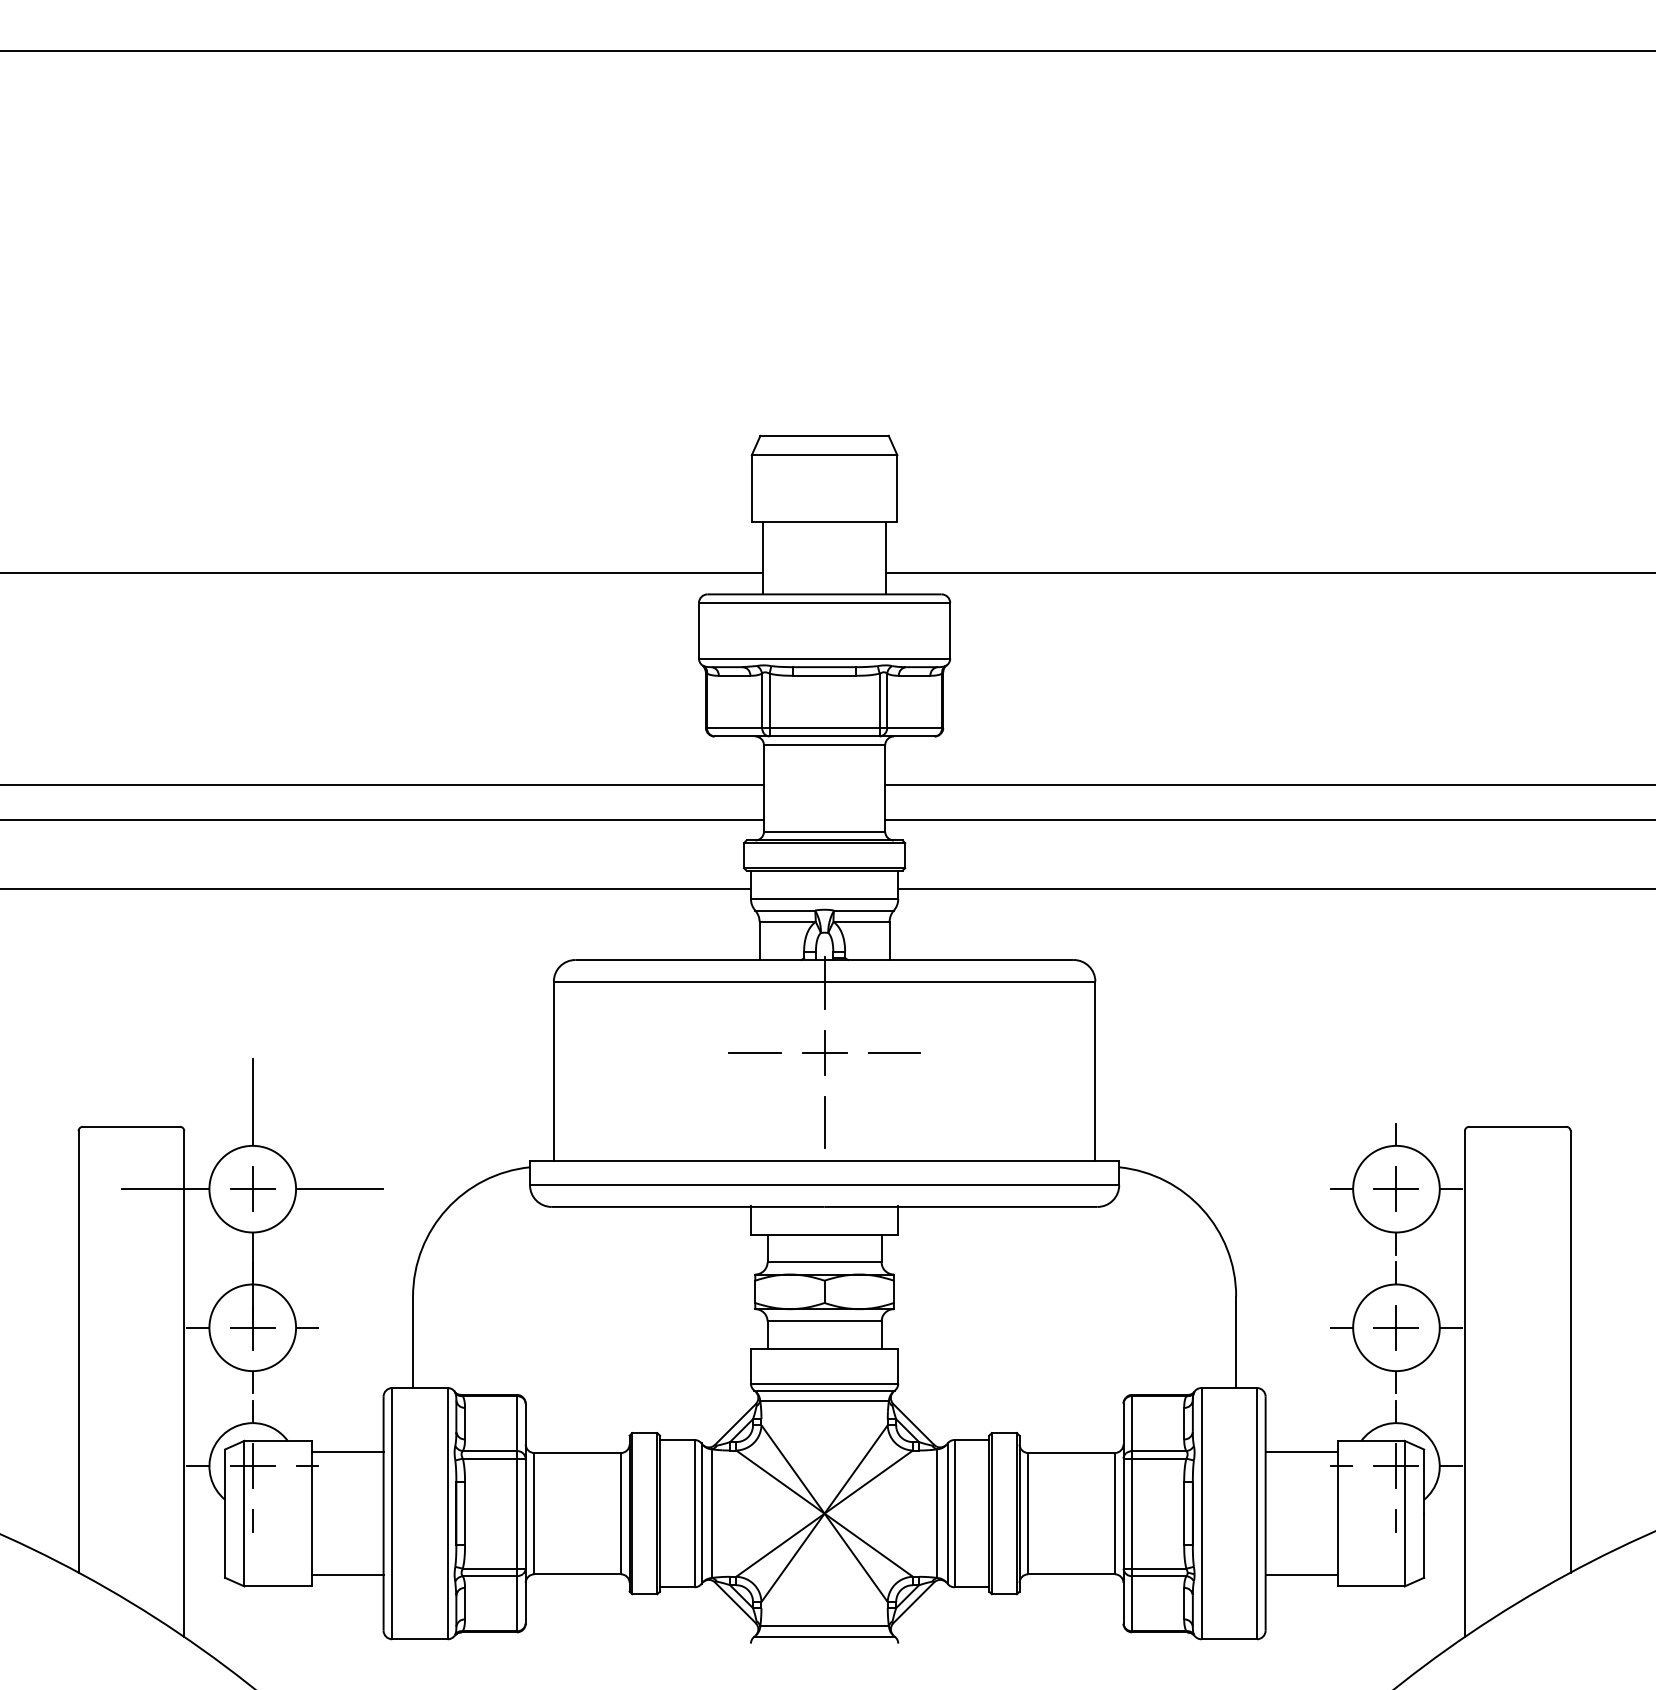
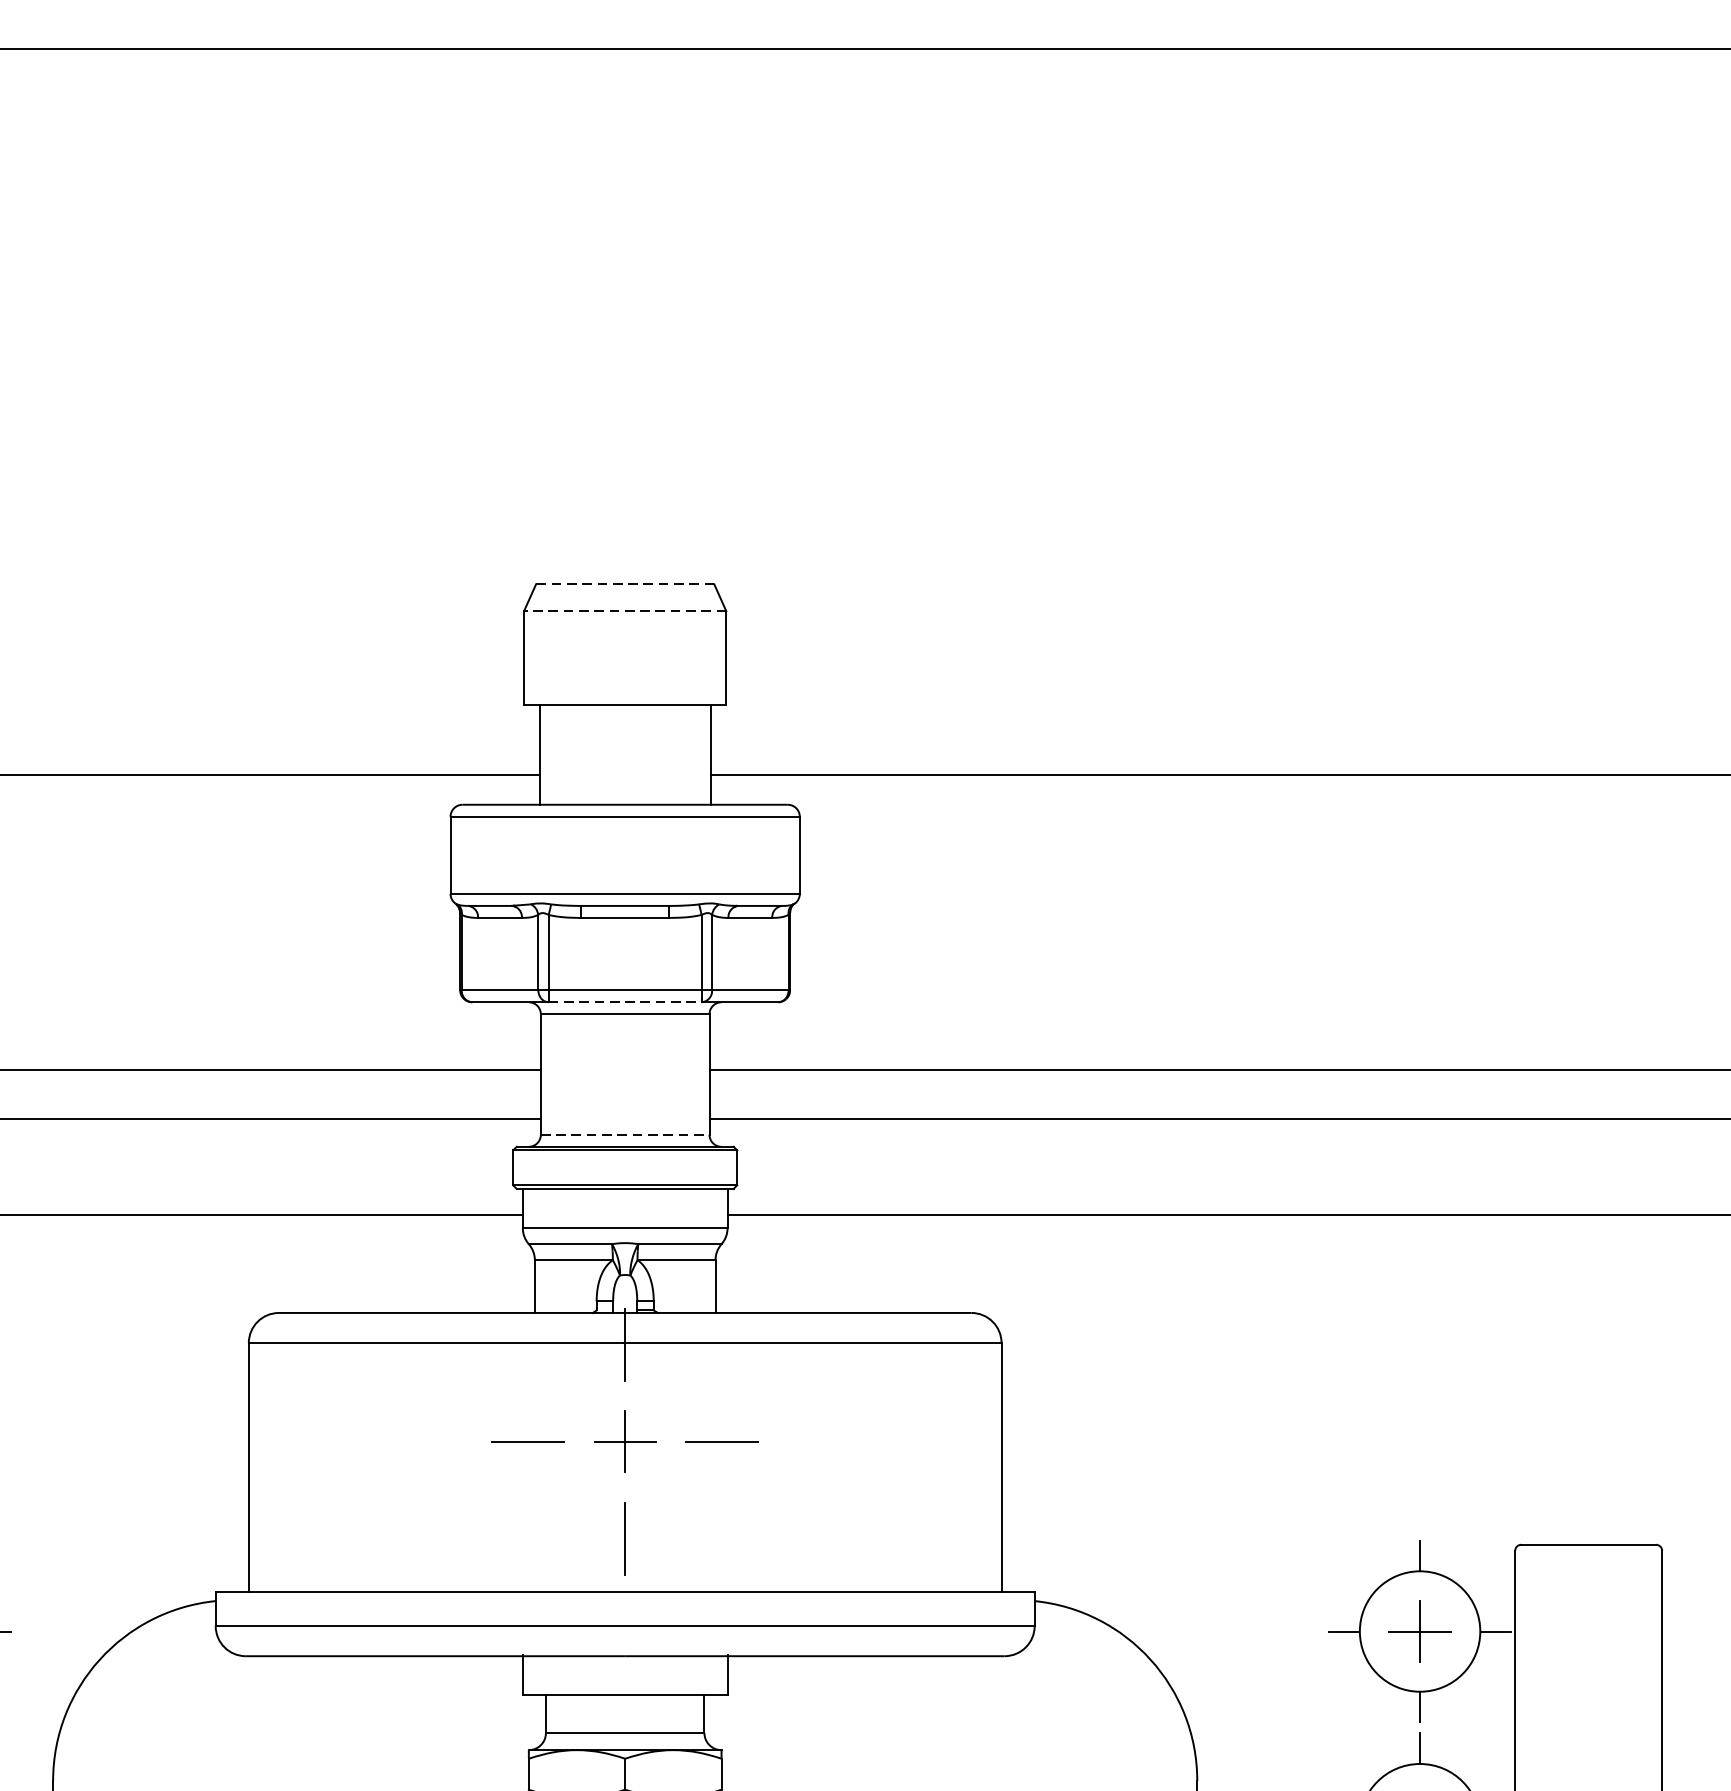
line: (824, 435) -> (625, 583), solid -> dashed
line: (824, 455) -> (625, 611), solid -> dashed
line: (825, 736) -> (626, 1002), solid -> dashed
line: (824, 831) -> (625, 1134), solid -> dashed

